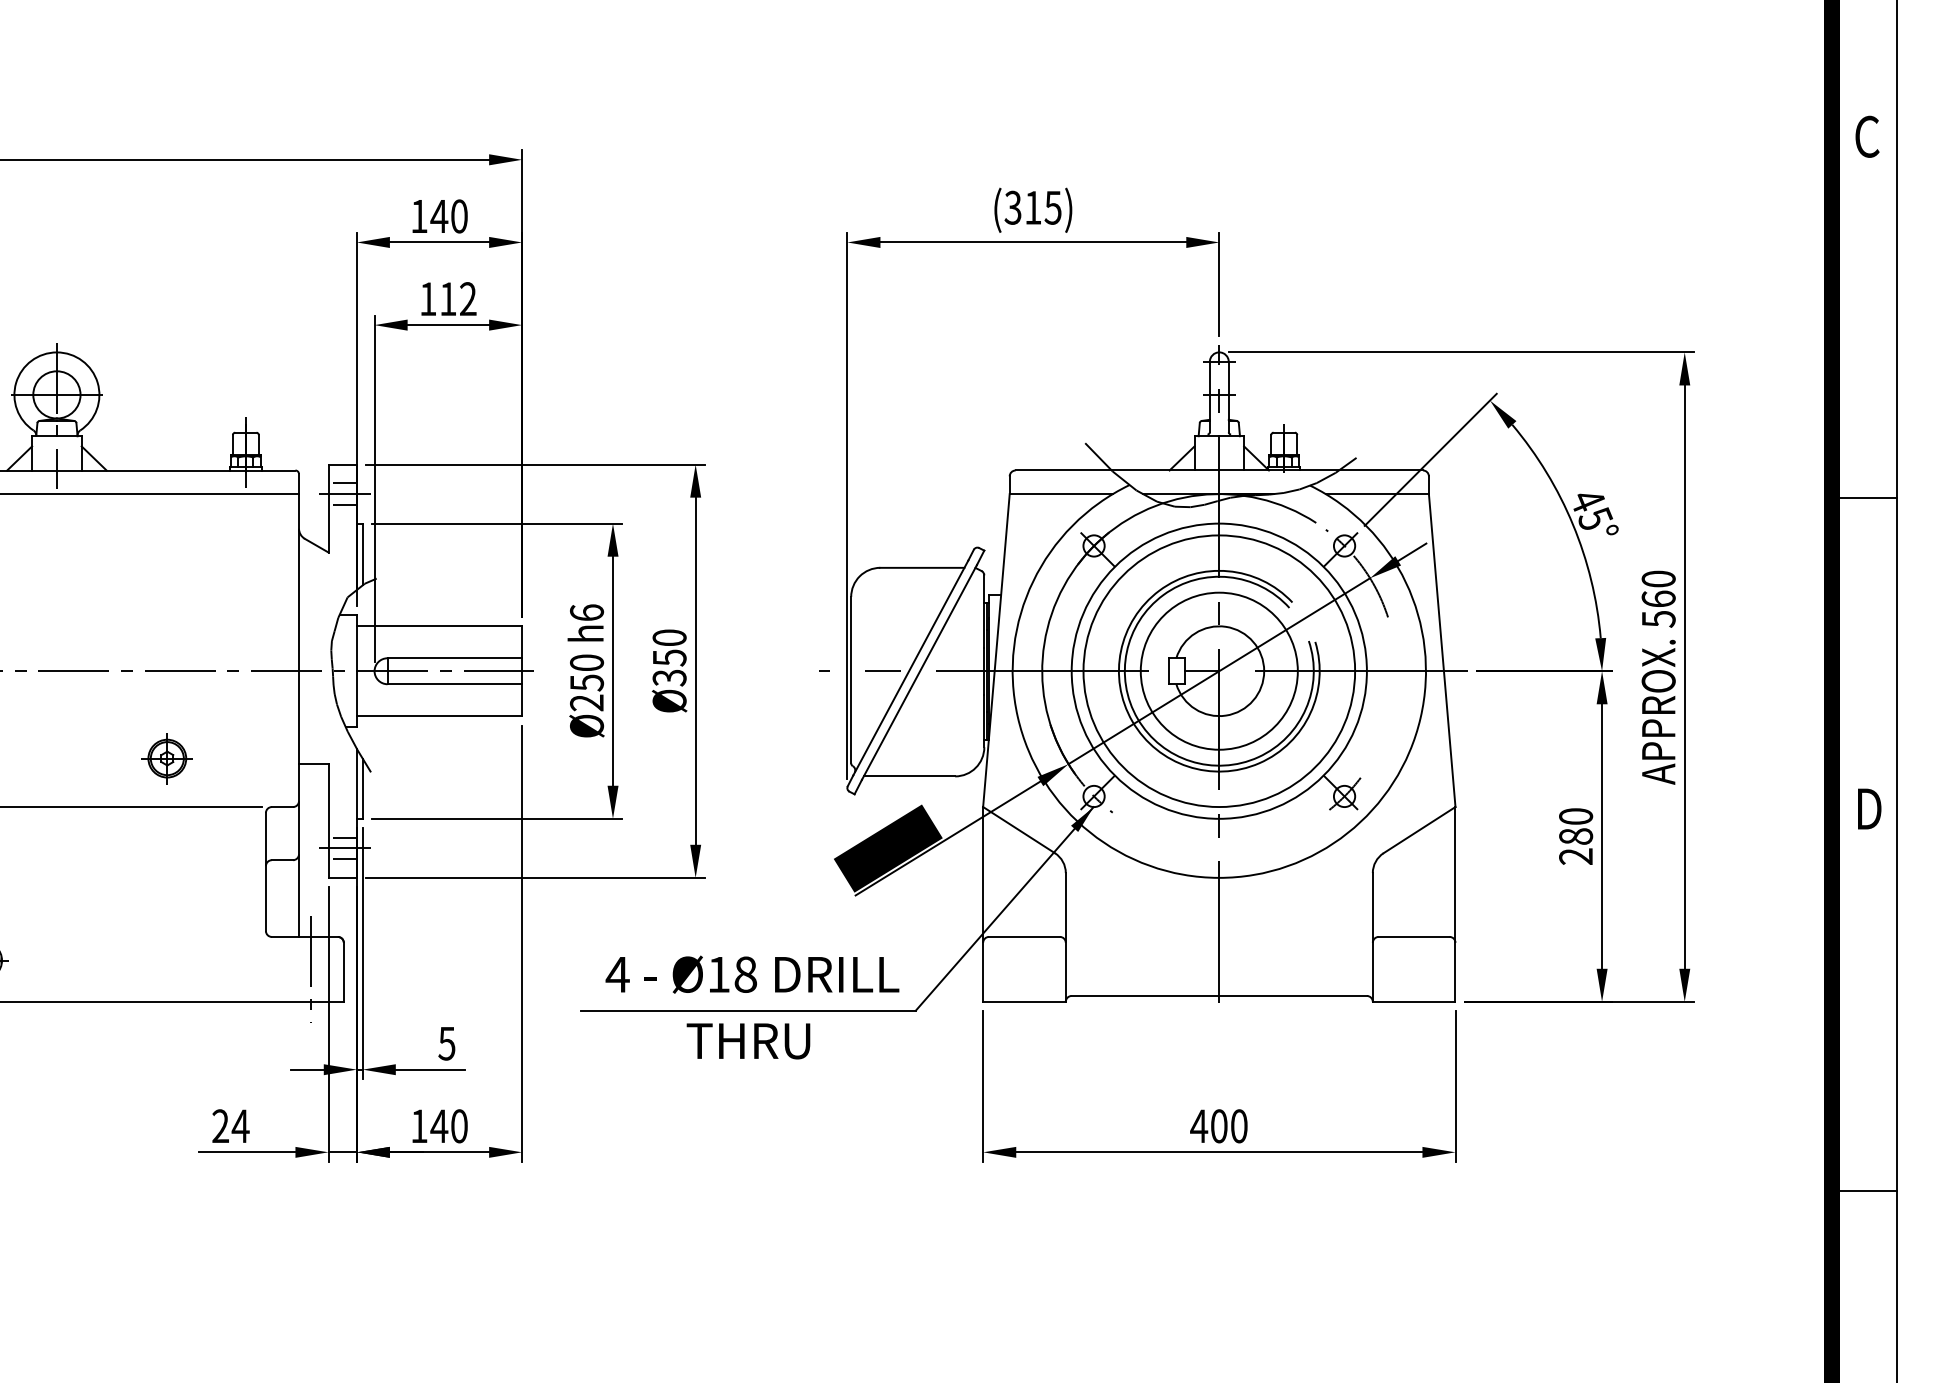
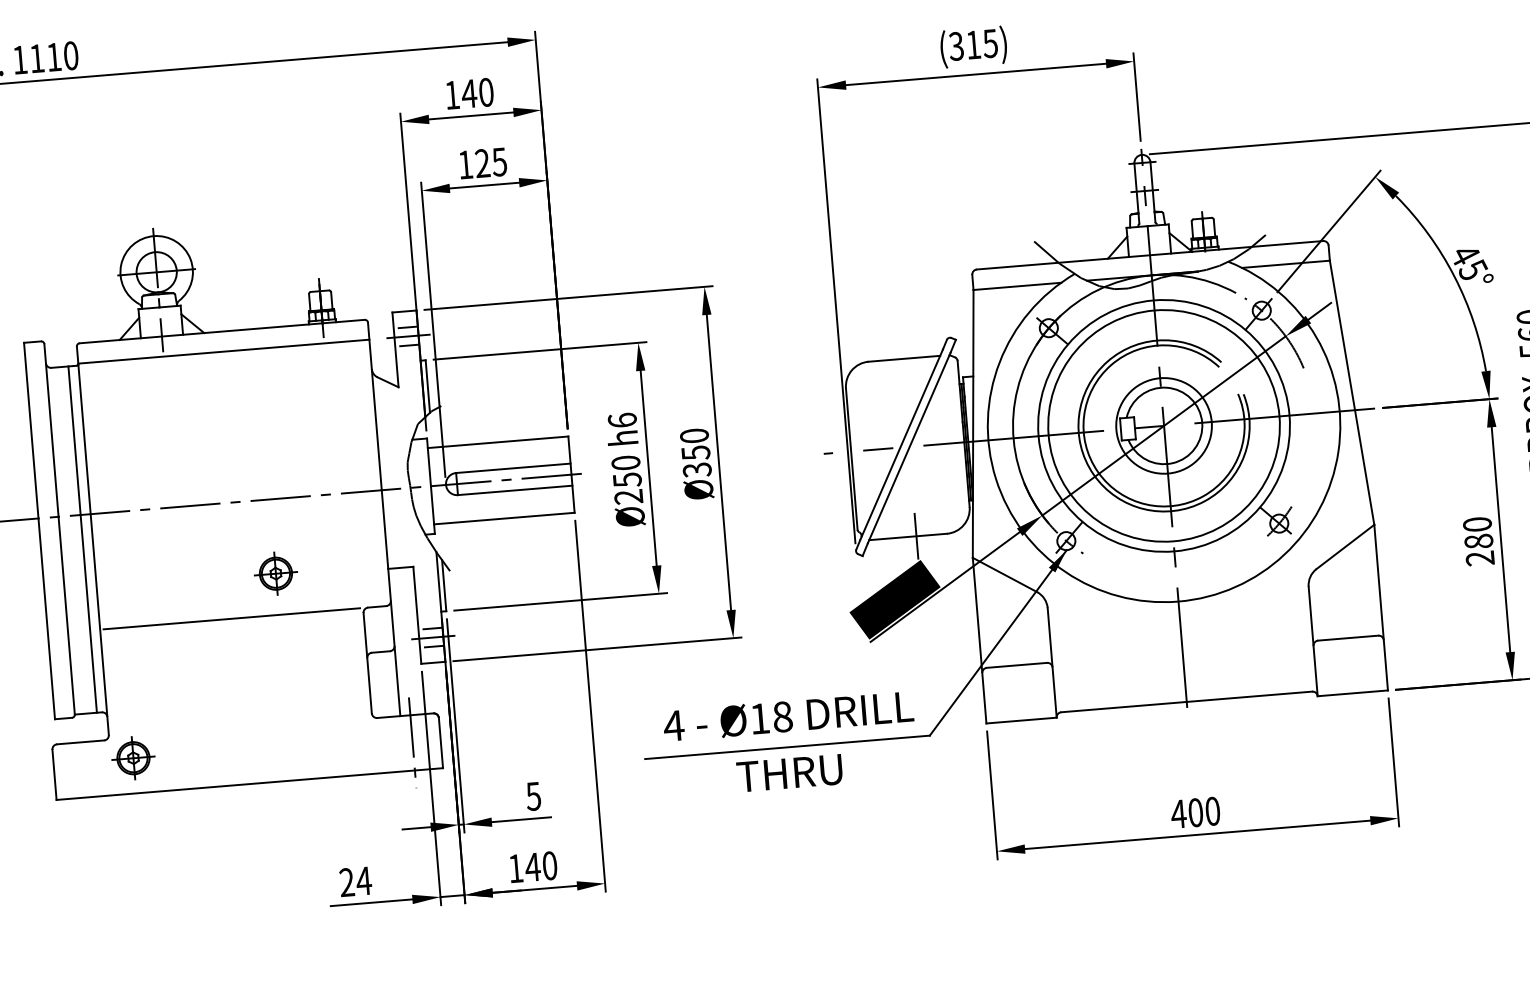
text: (458, 299) -> (491, 163), 112 -> 125
circle: (1219, 671) -> (1164, 426), size x0.71
line: (919, 775) -> (916, 535), added

